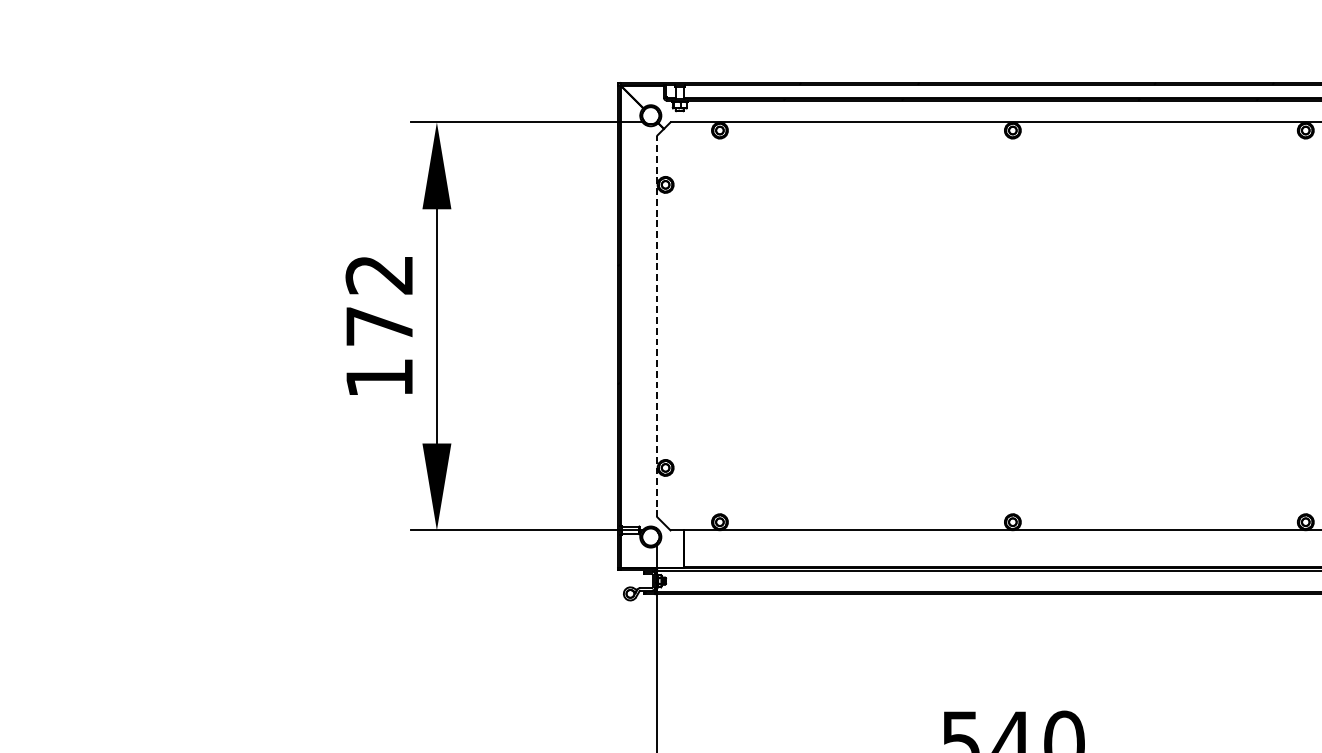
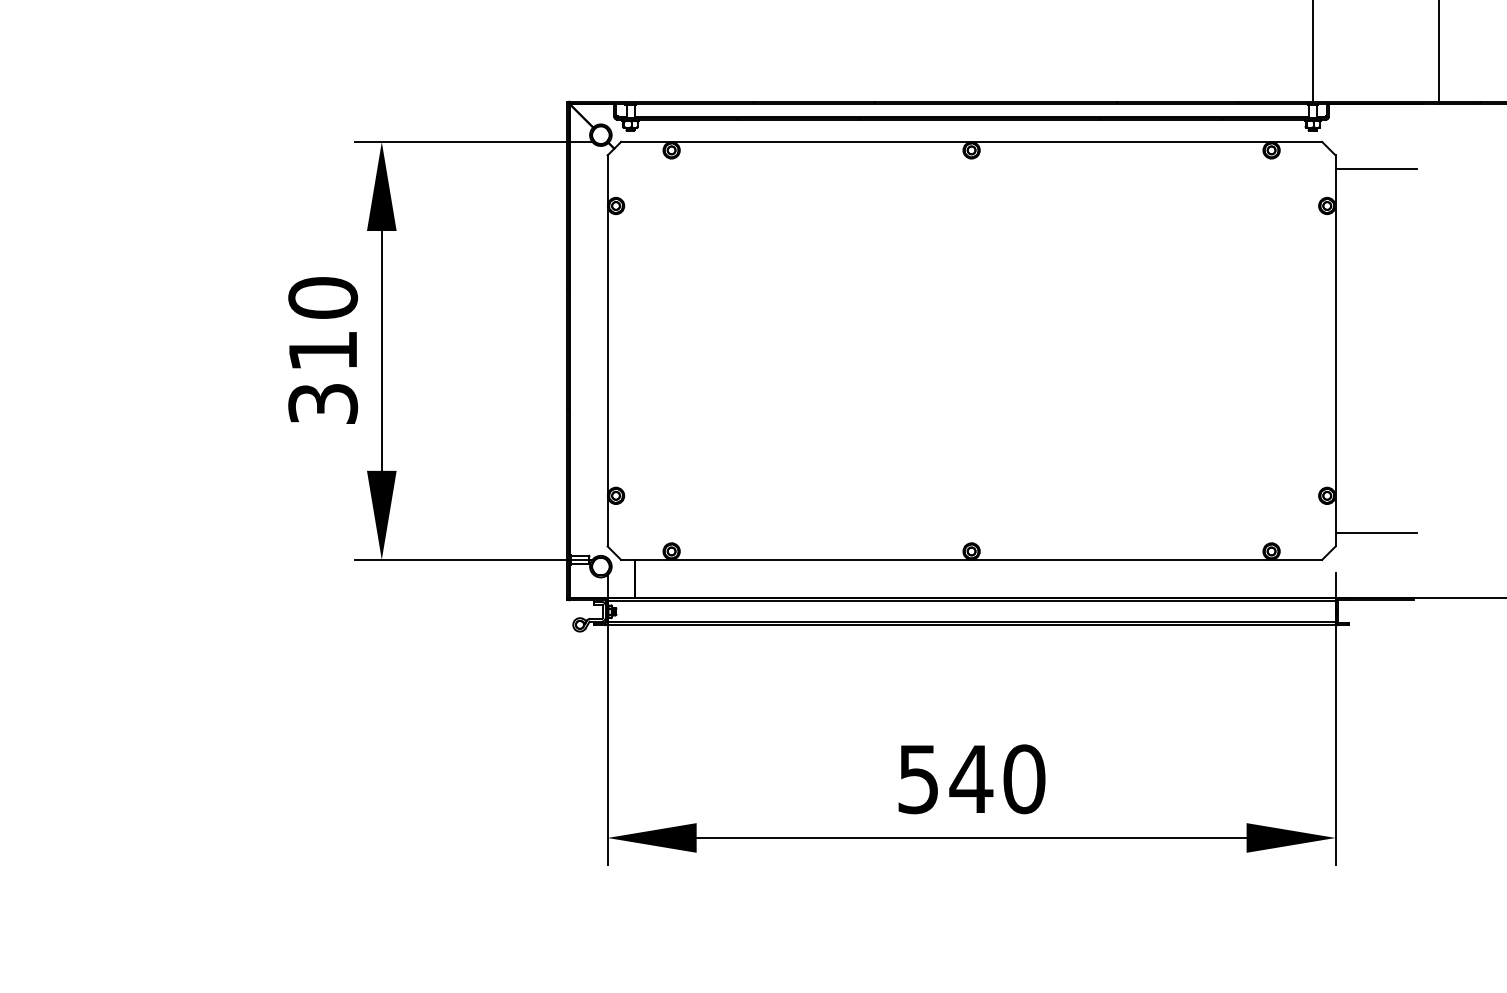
text: (379, 325) -> (323, 350), 172 -> 310
line: (657, 325) -> (607, 350), dashed -> solid

